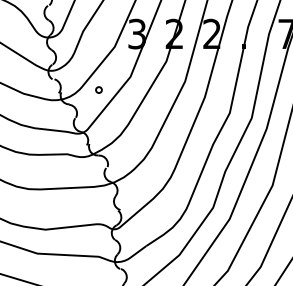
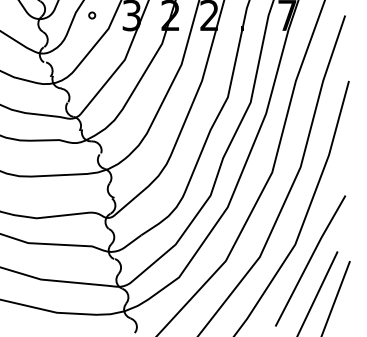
circle: (99, 90) -> (92, 15), moved

